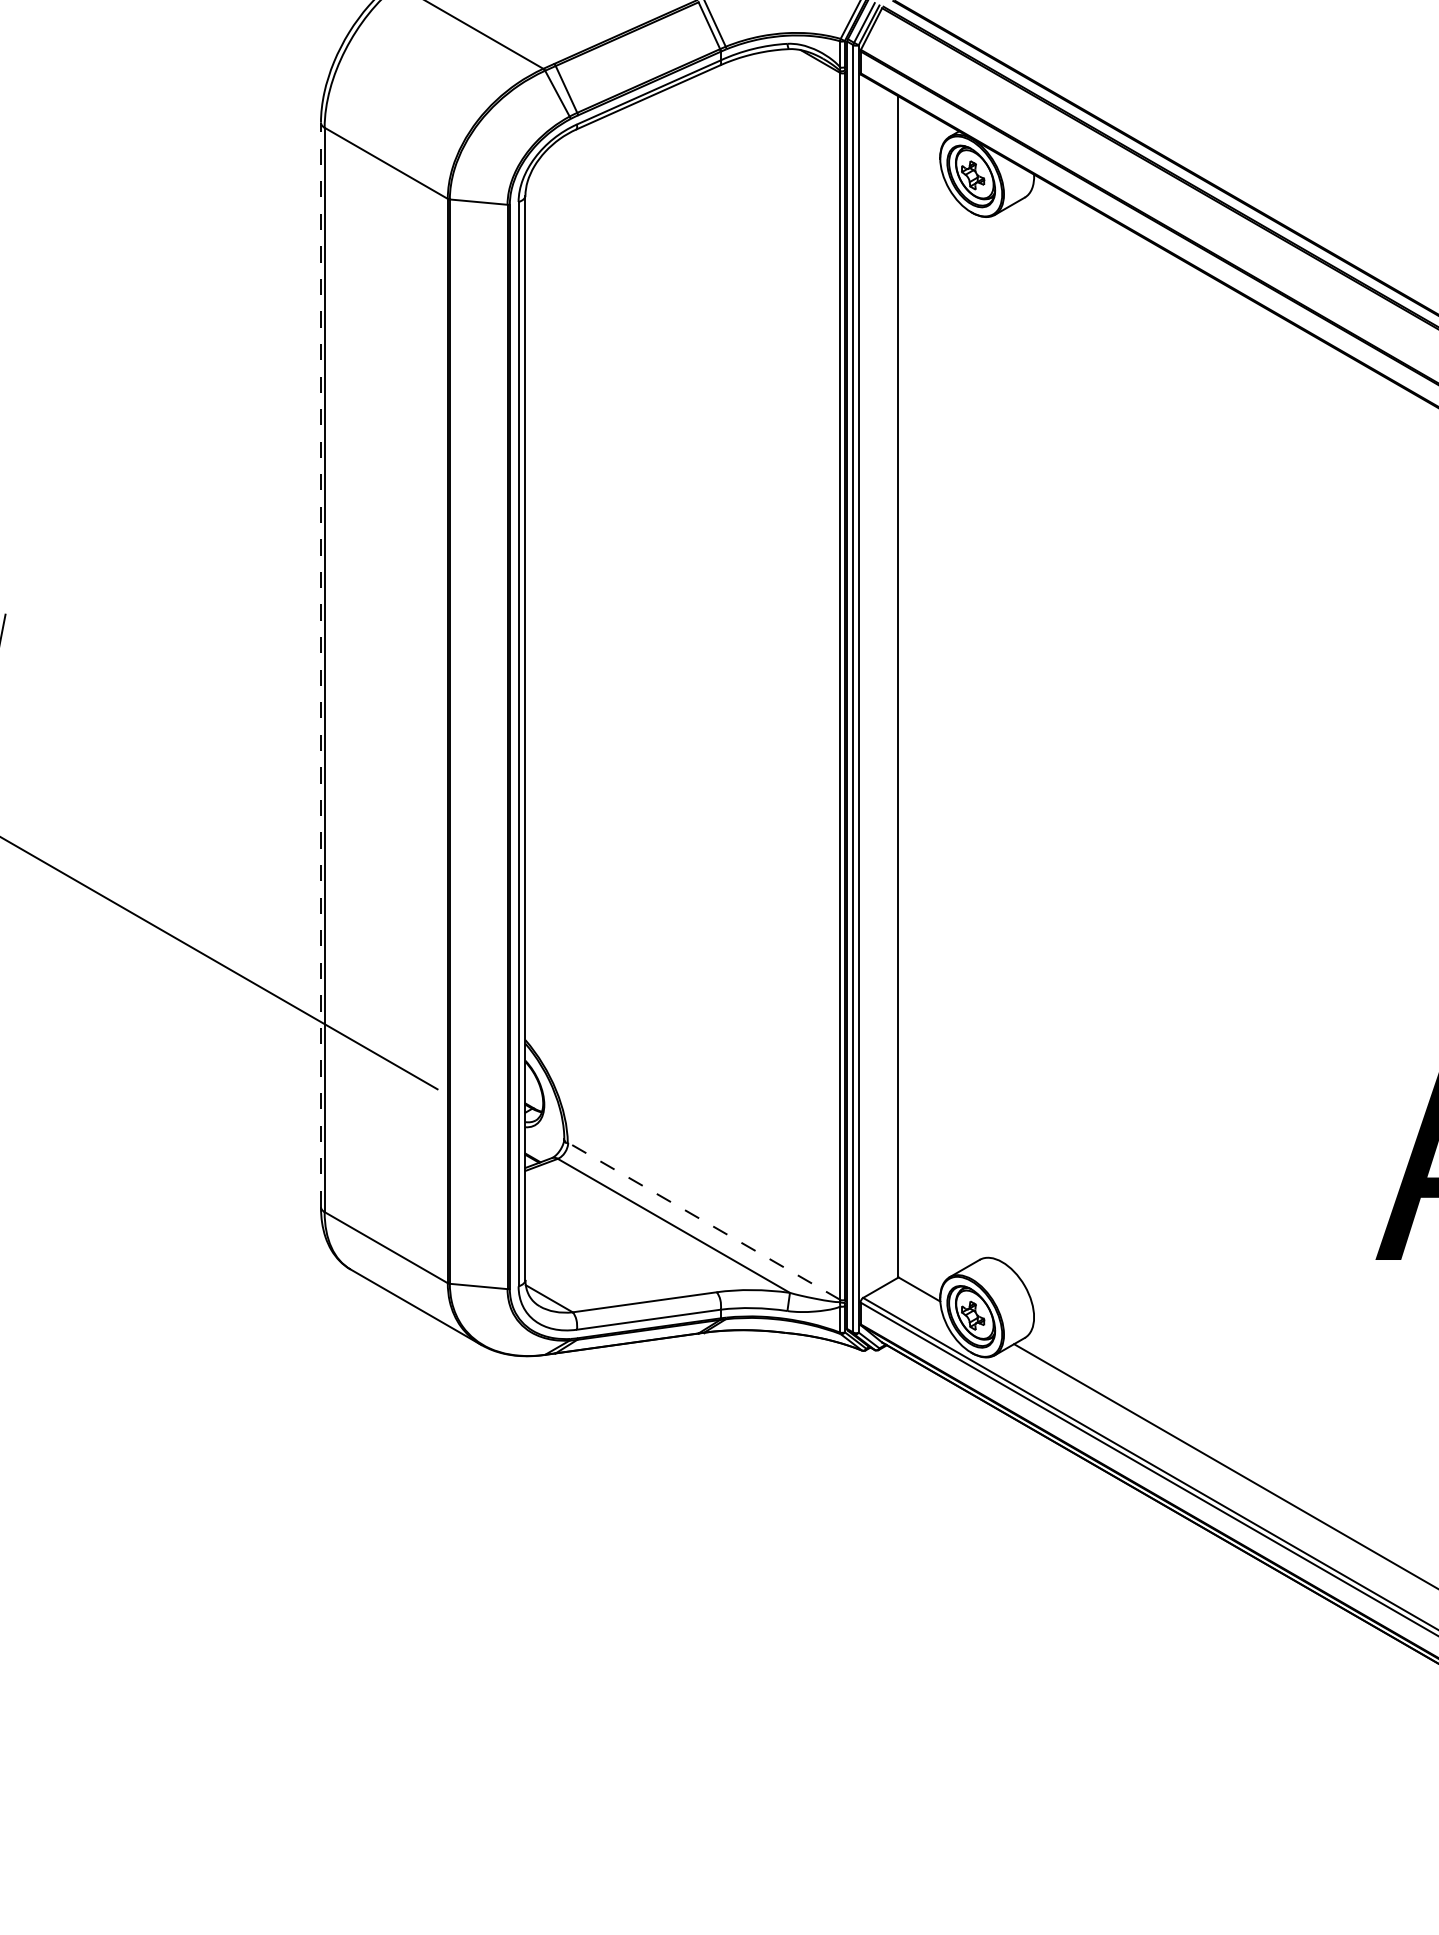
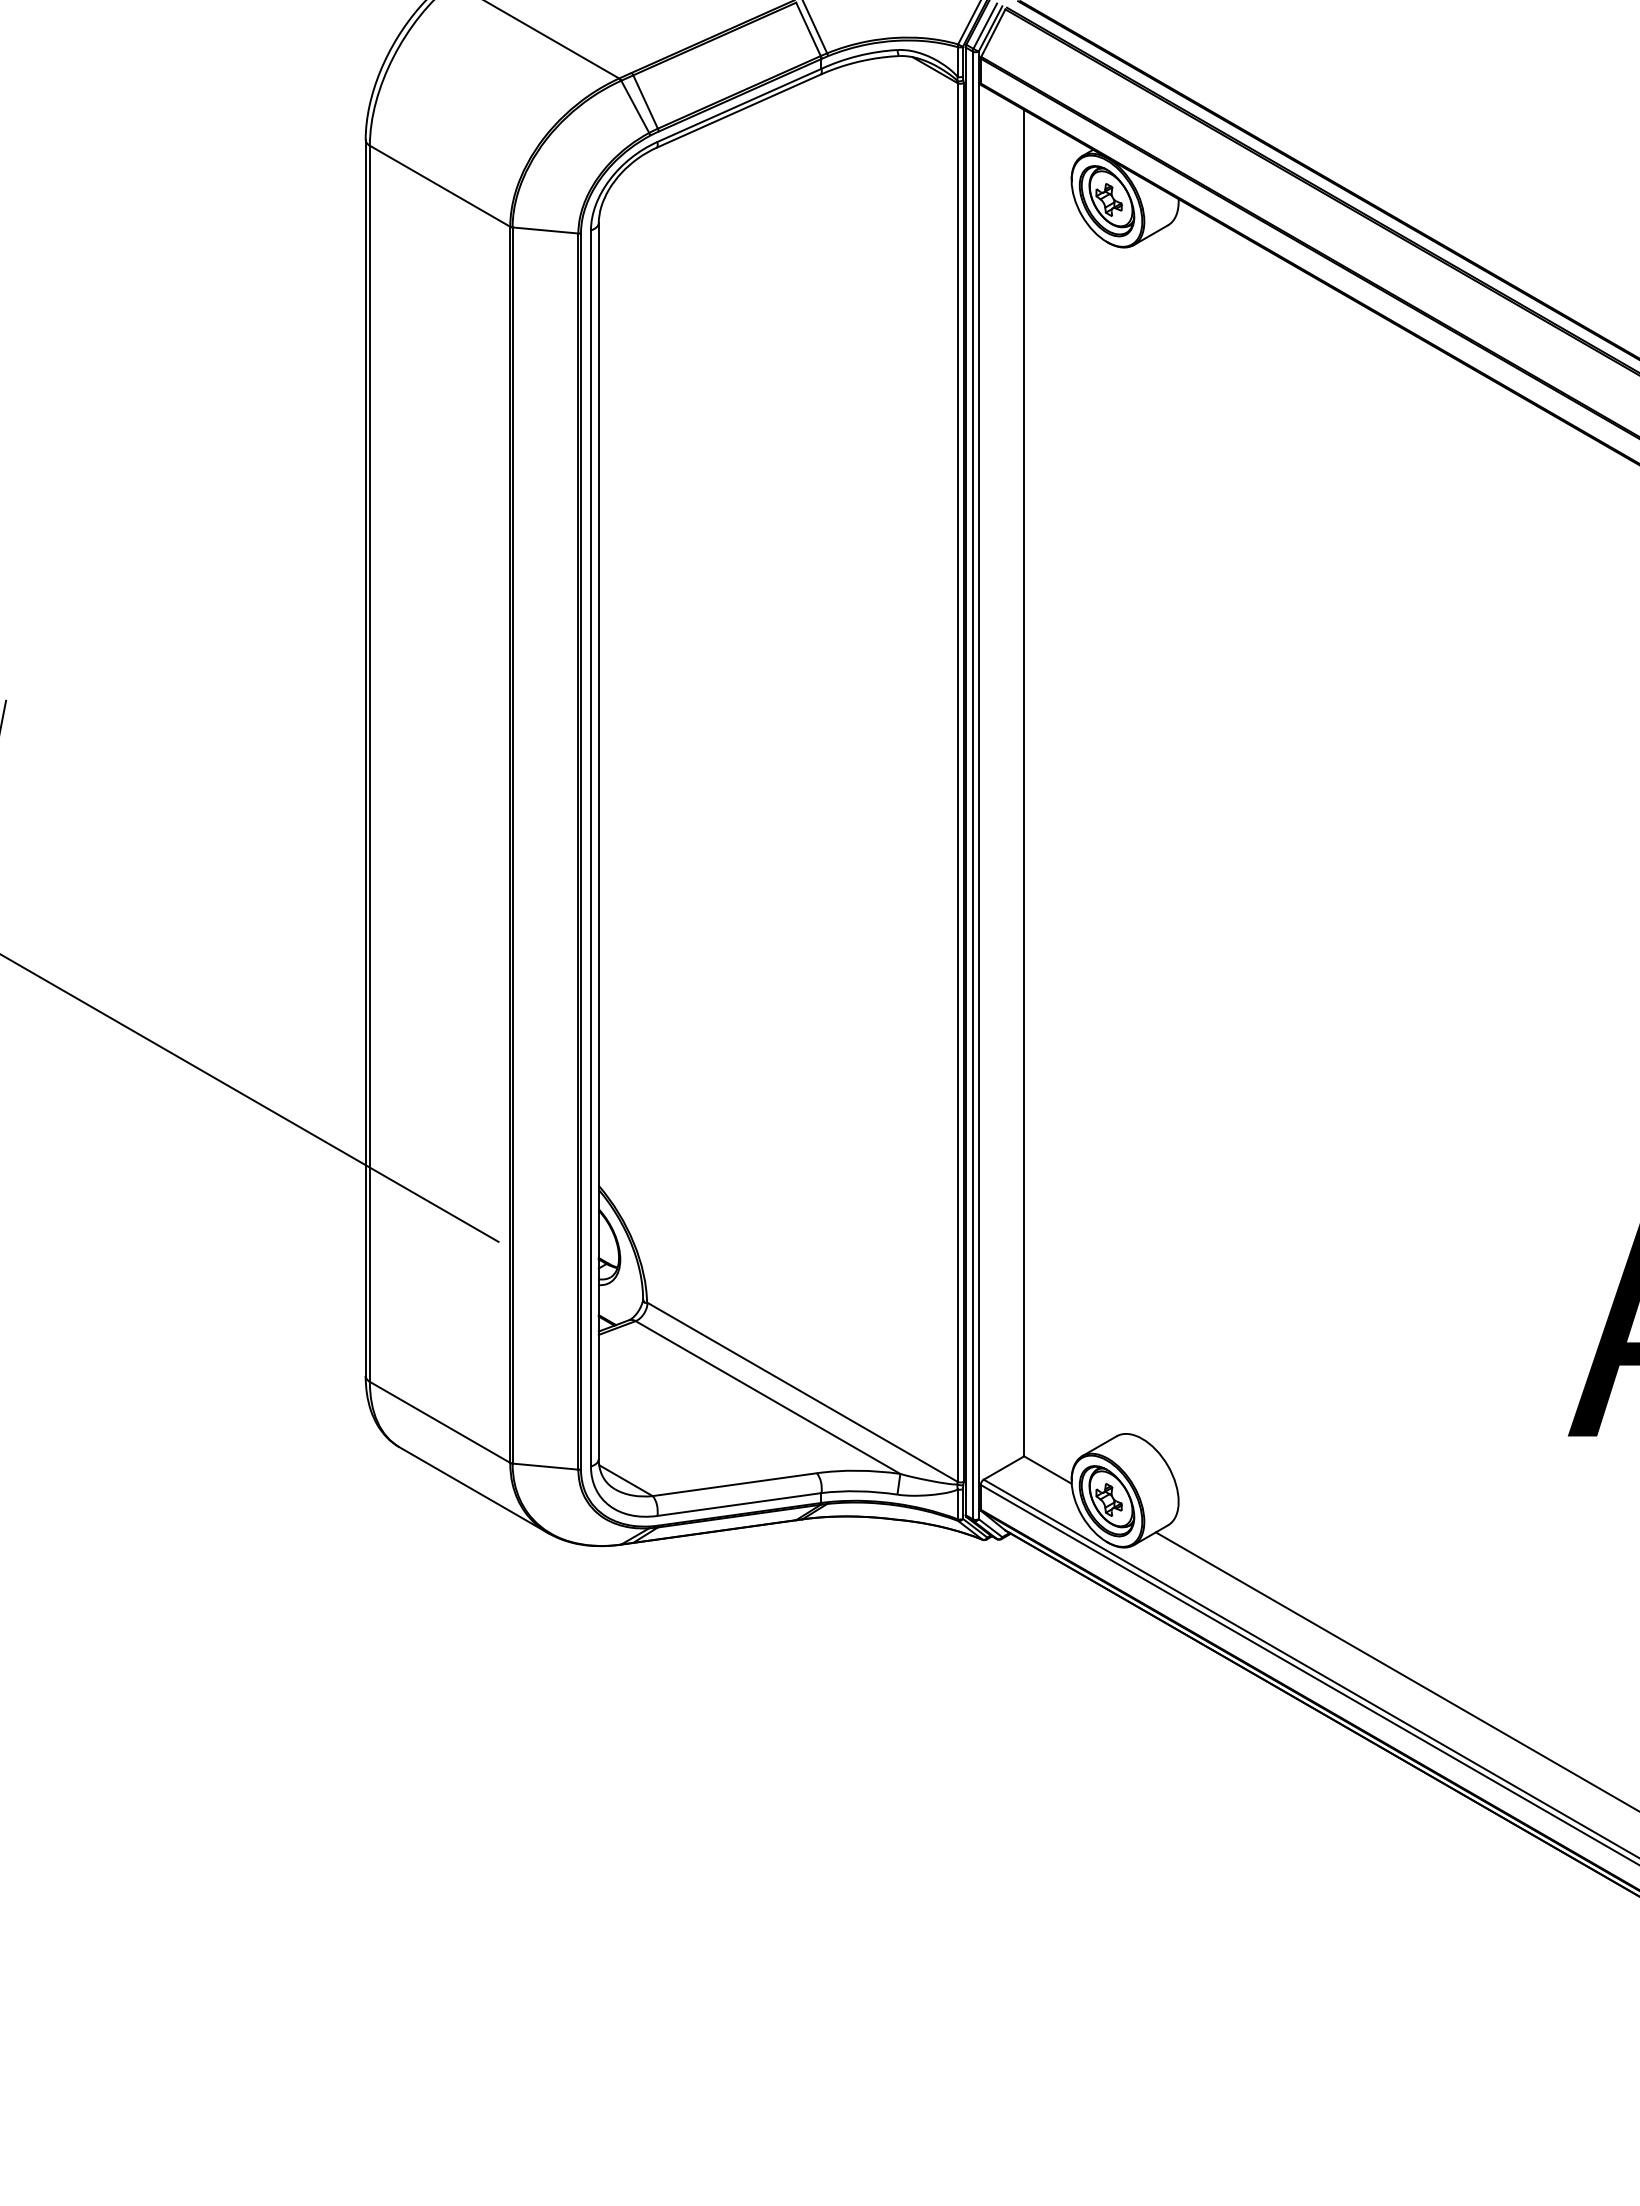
line: (320, 664) -> (365, 757), dashed -> solid
line: (704, 1221) -> (802, 1392), dashed -> solid

